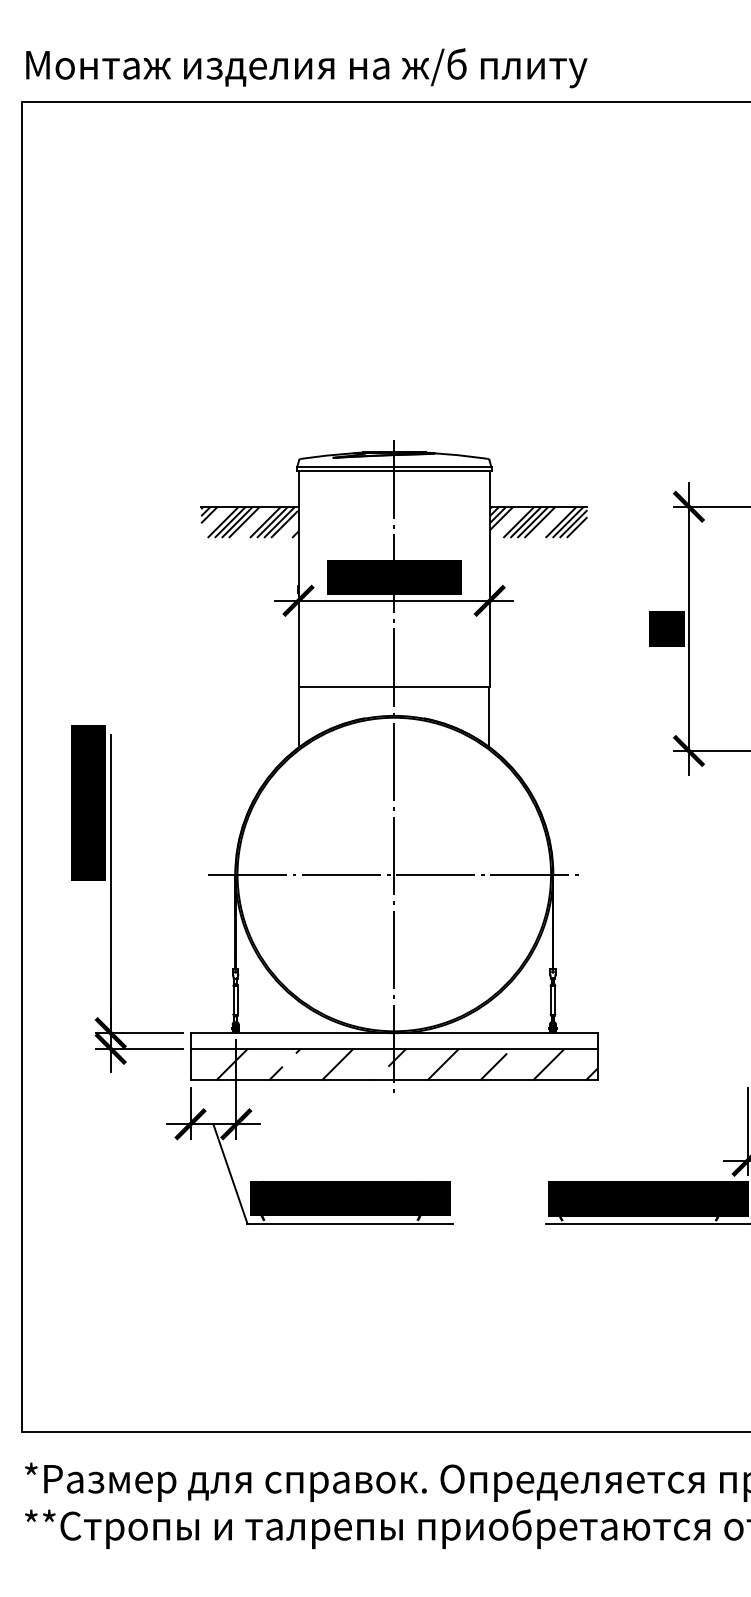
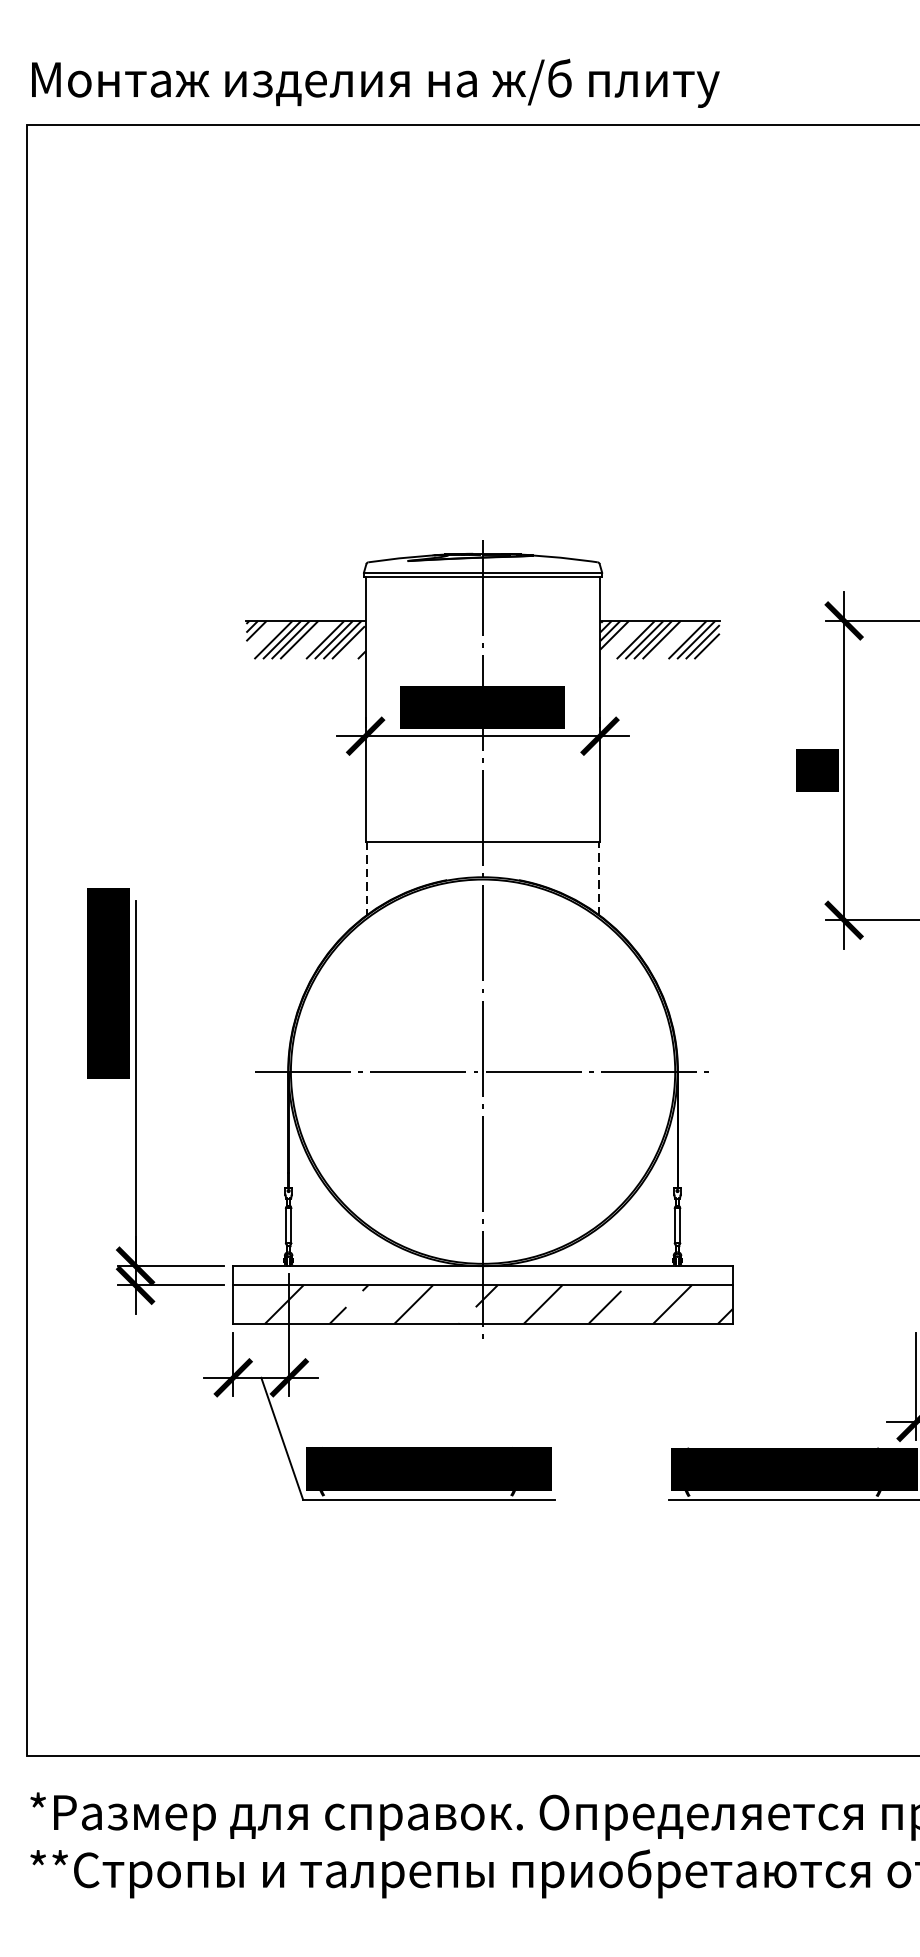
line: (489, 716) -> (599, 878), solid -> dashed
line: (299, 717) -> (366, 879), solid -> dashed

